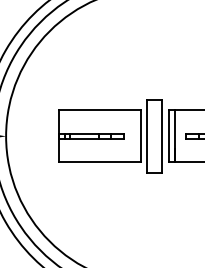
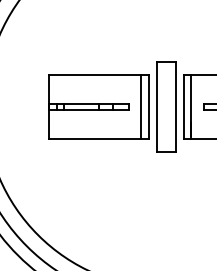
line: (134, 136) -> (141, 107), added

